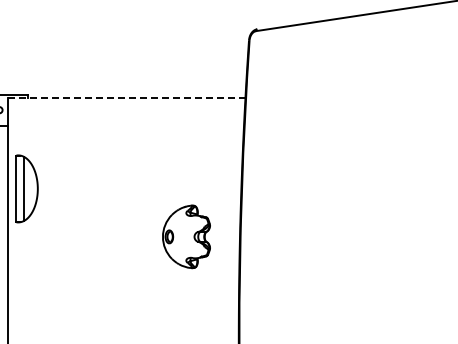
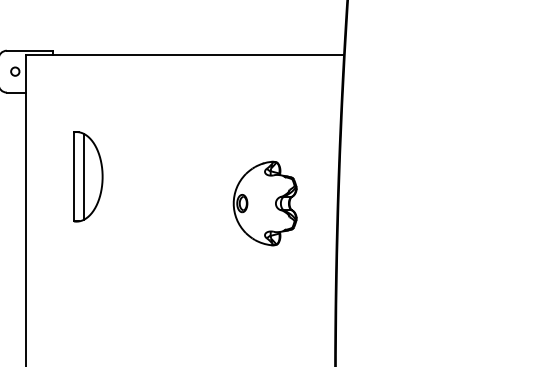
line: (126, 97) -> (185, 54), dashed -> solid
part: (26, 188) -> (87, 176), moved
part: (186, 236) -> (265, 203), moved

